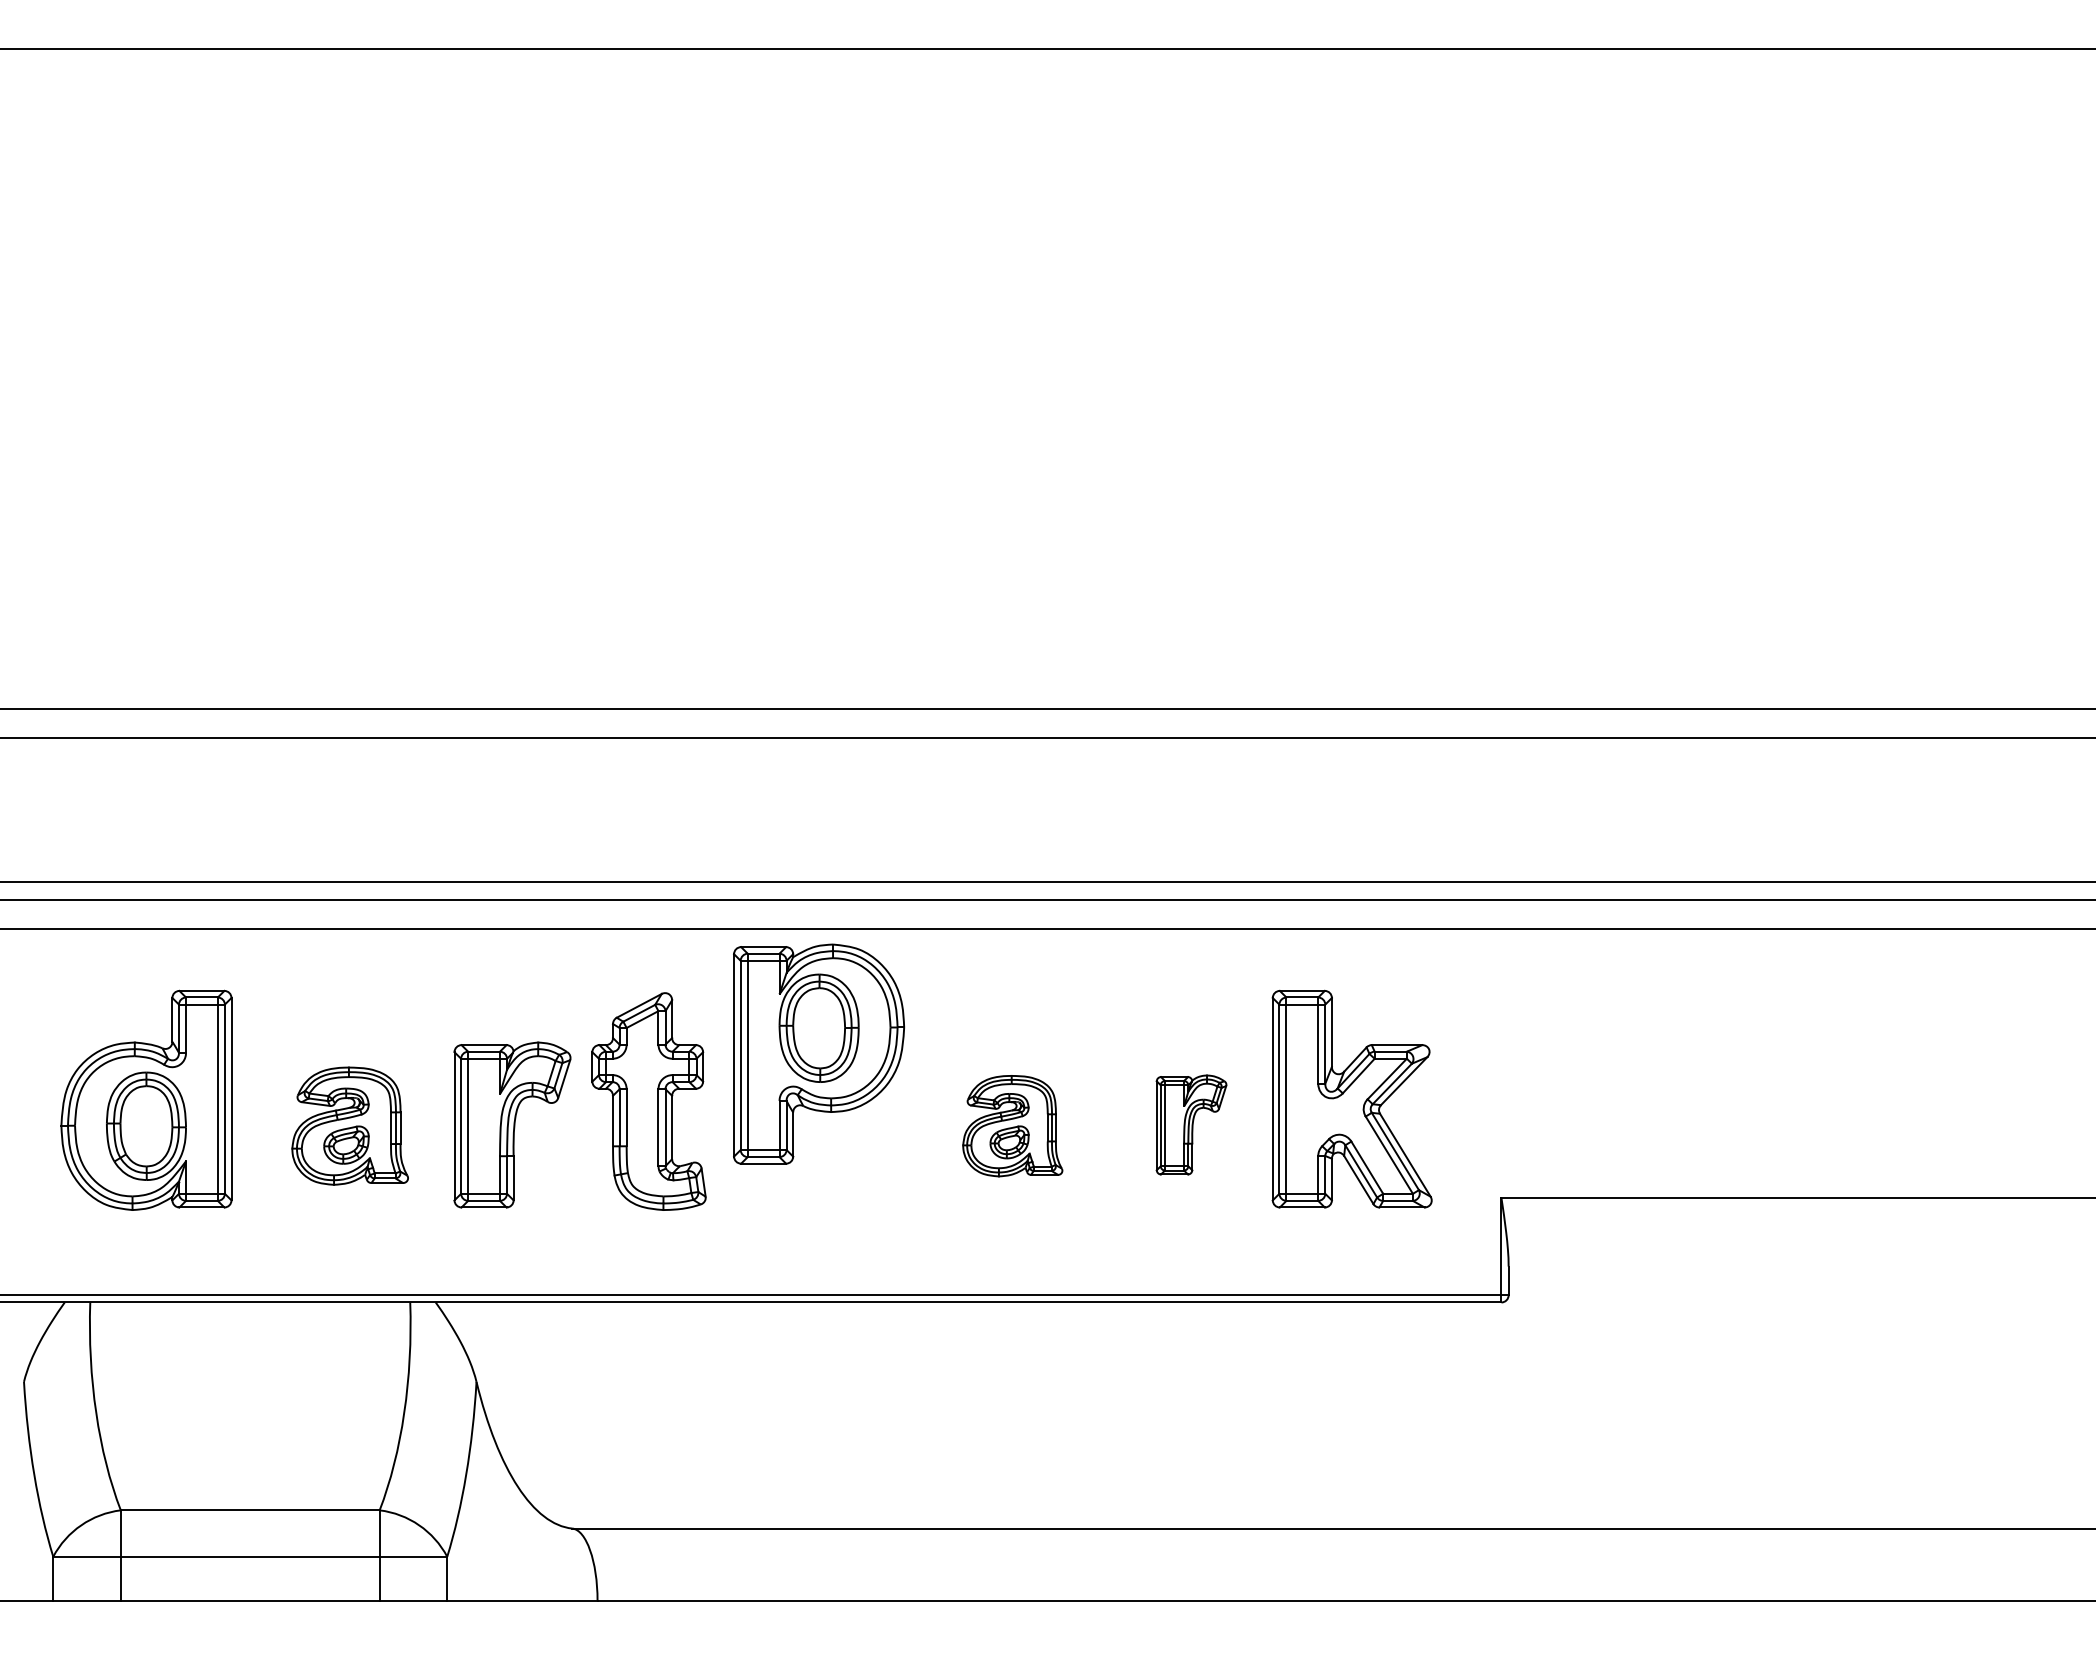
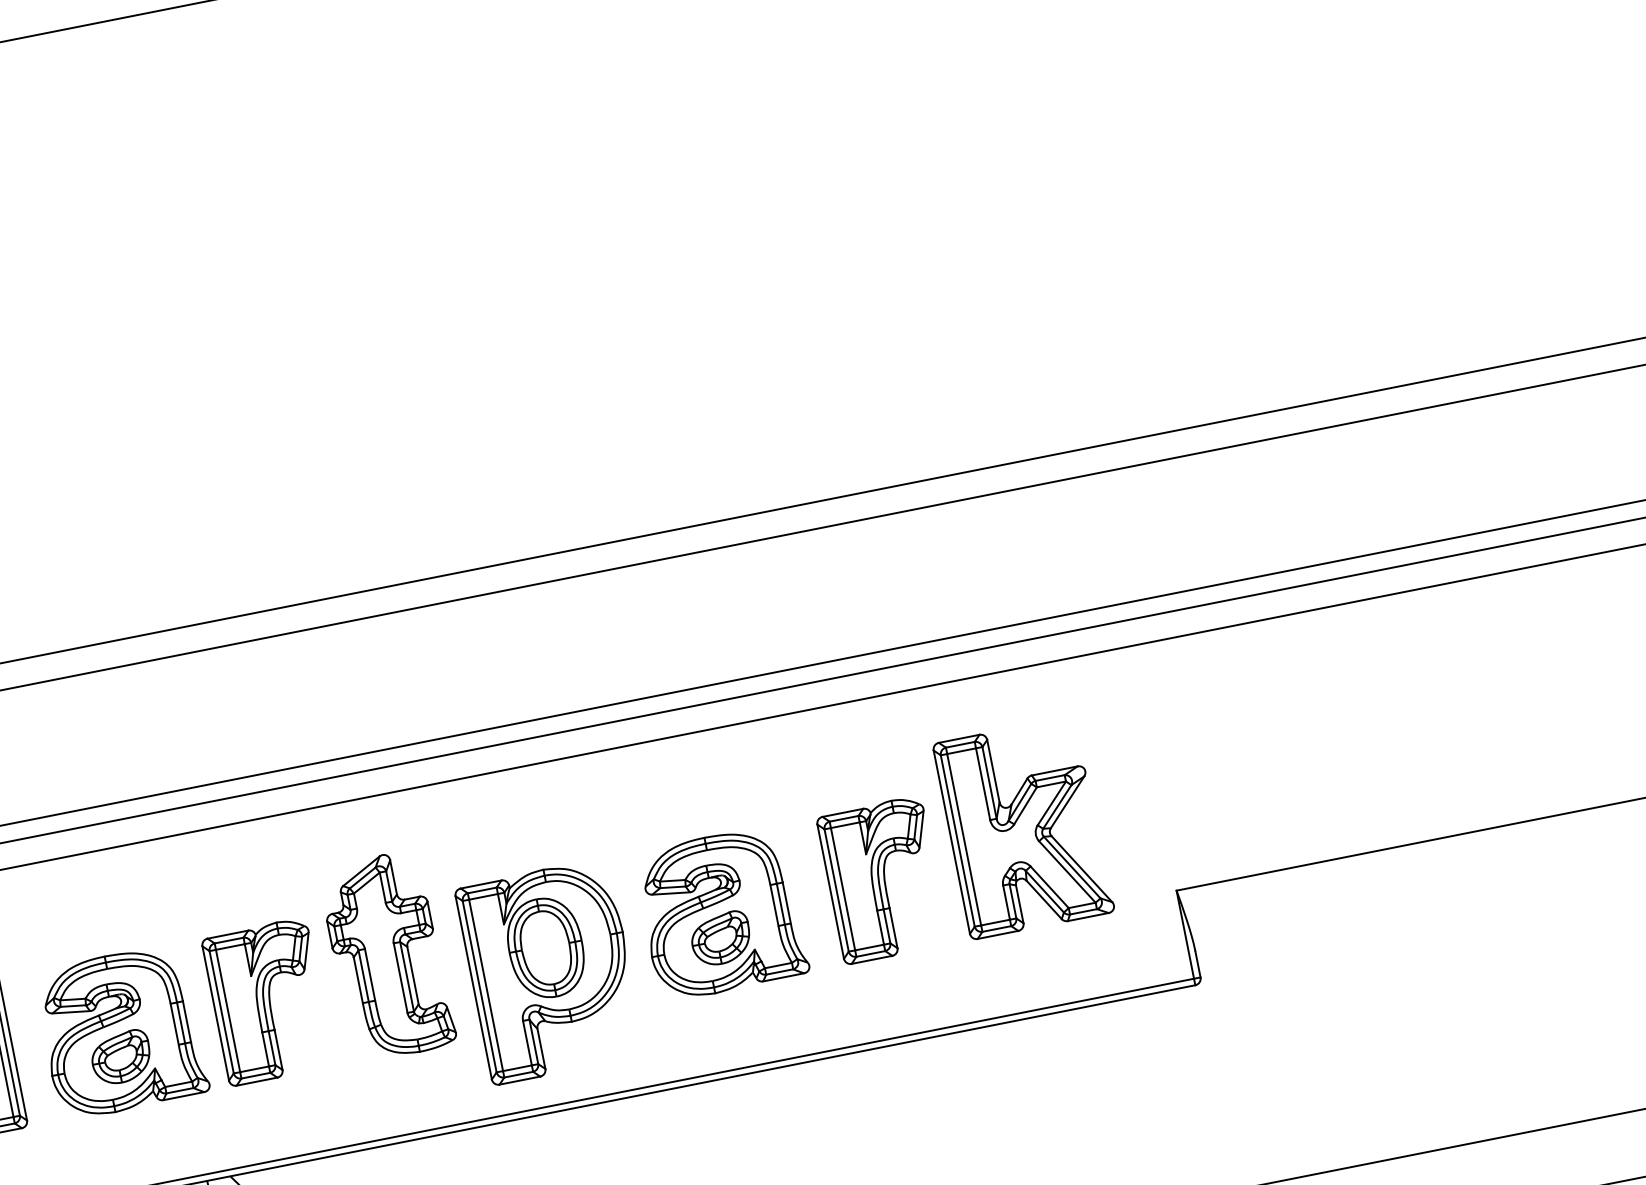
part: (819, 1053) -> (550, 970), moved
part: (1191, 1124) -> (882, 879), size x1.67
part: (349, 1125) -> (120, 1031), size x1.43
part: (1012, 1125) -> (720, 912), size x1.67

